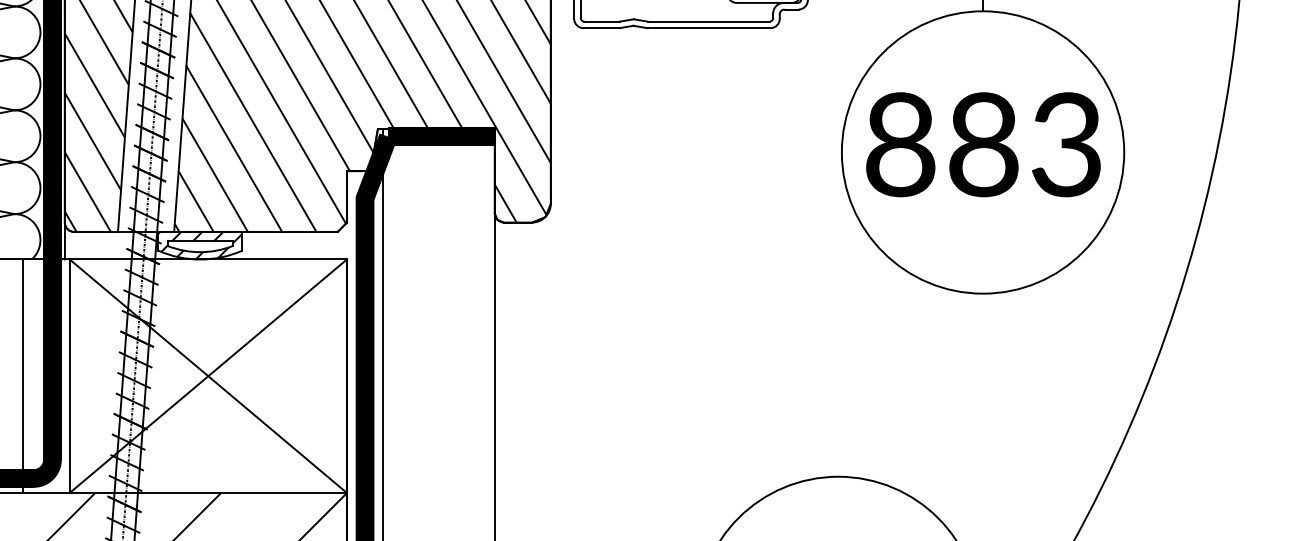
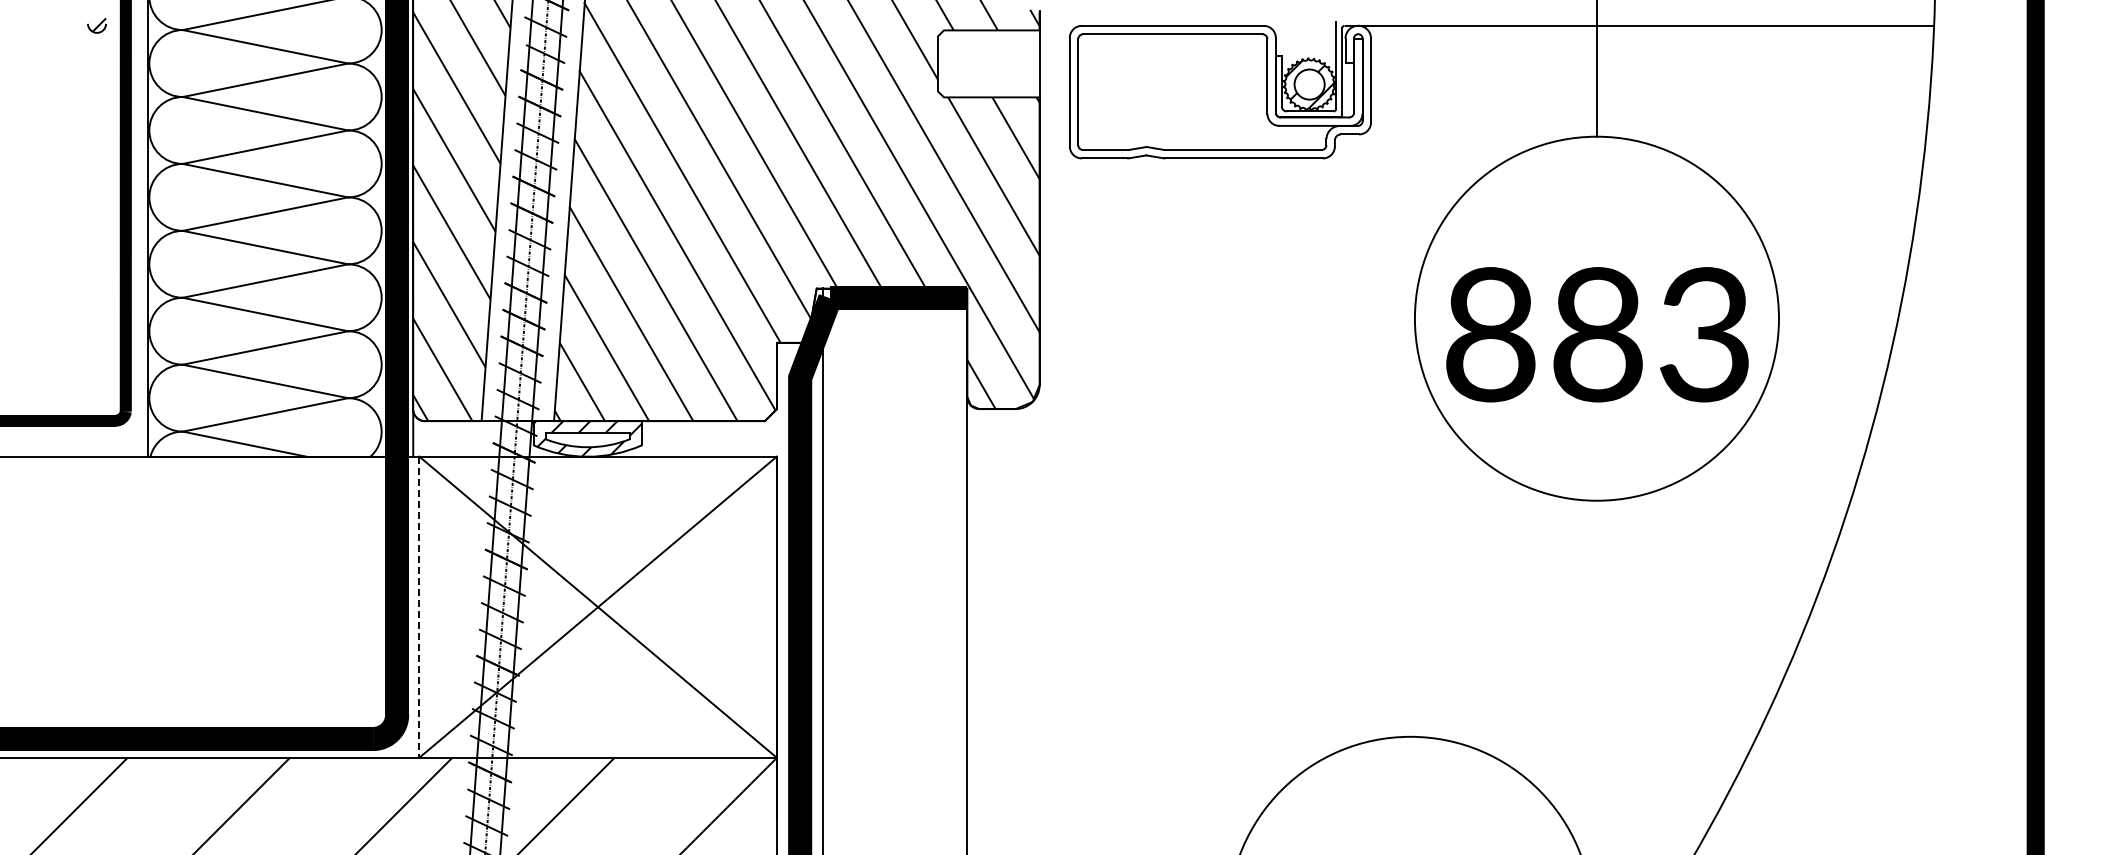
text: (983, 144) -> (1597, 334), moved
line: (23, 375) -> (359, 606), removed
line: (69, 376) -> (419, 607), solid -> dashed

